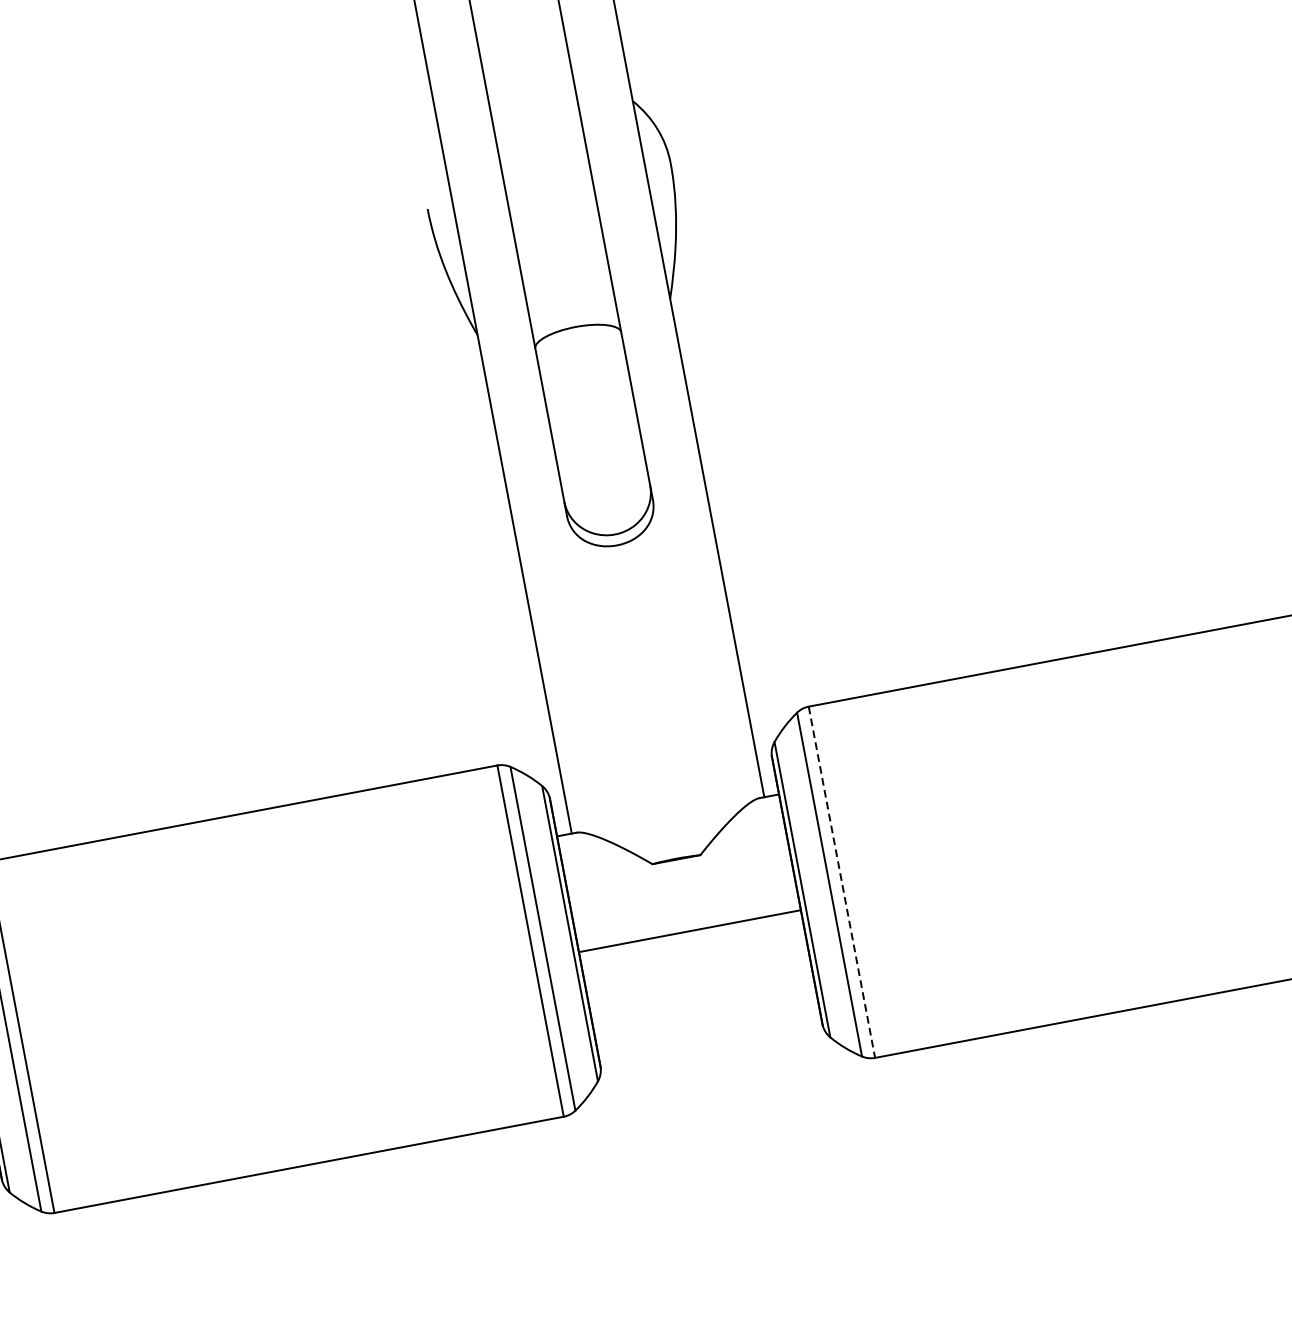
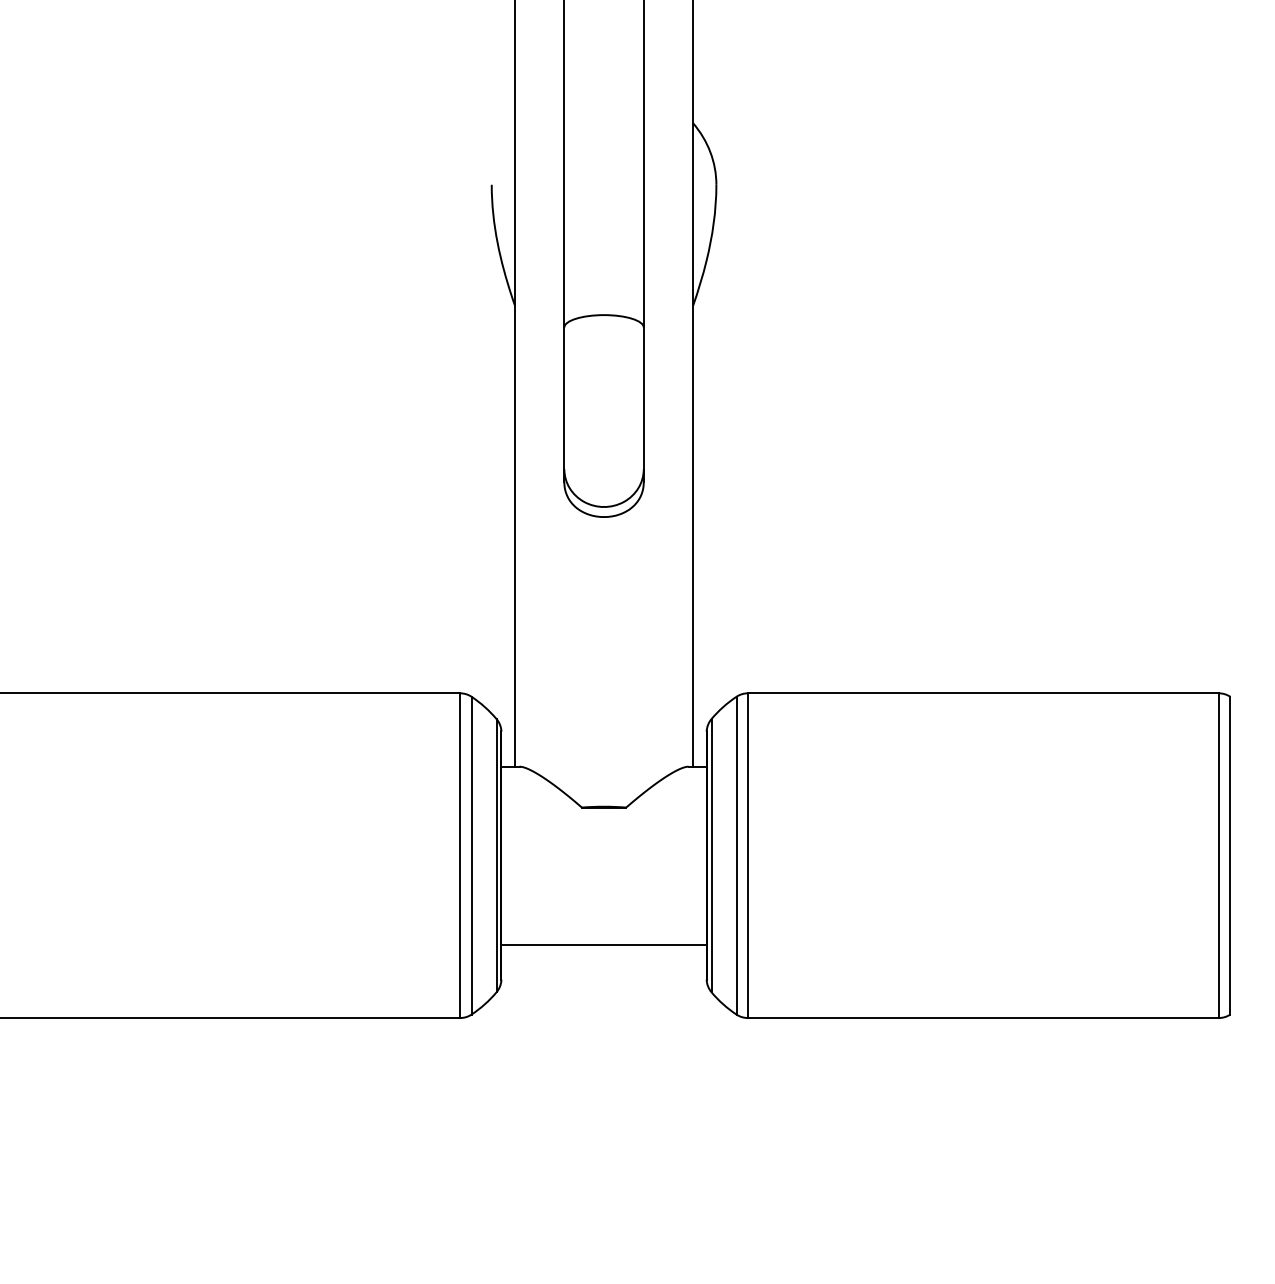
line: (841, 883) -> (747, 856), dashed -> solid
line: (689, 931) -> (603, 944), moved

